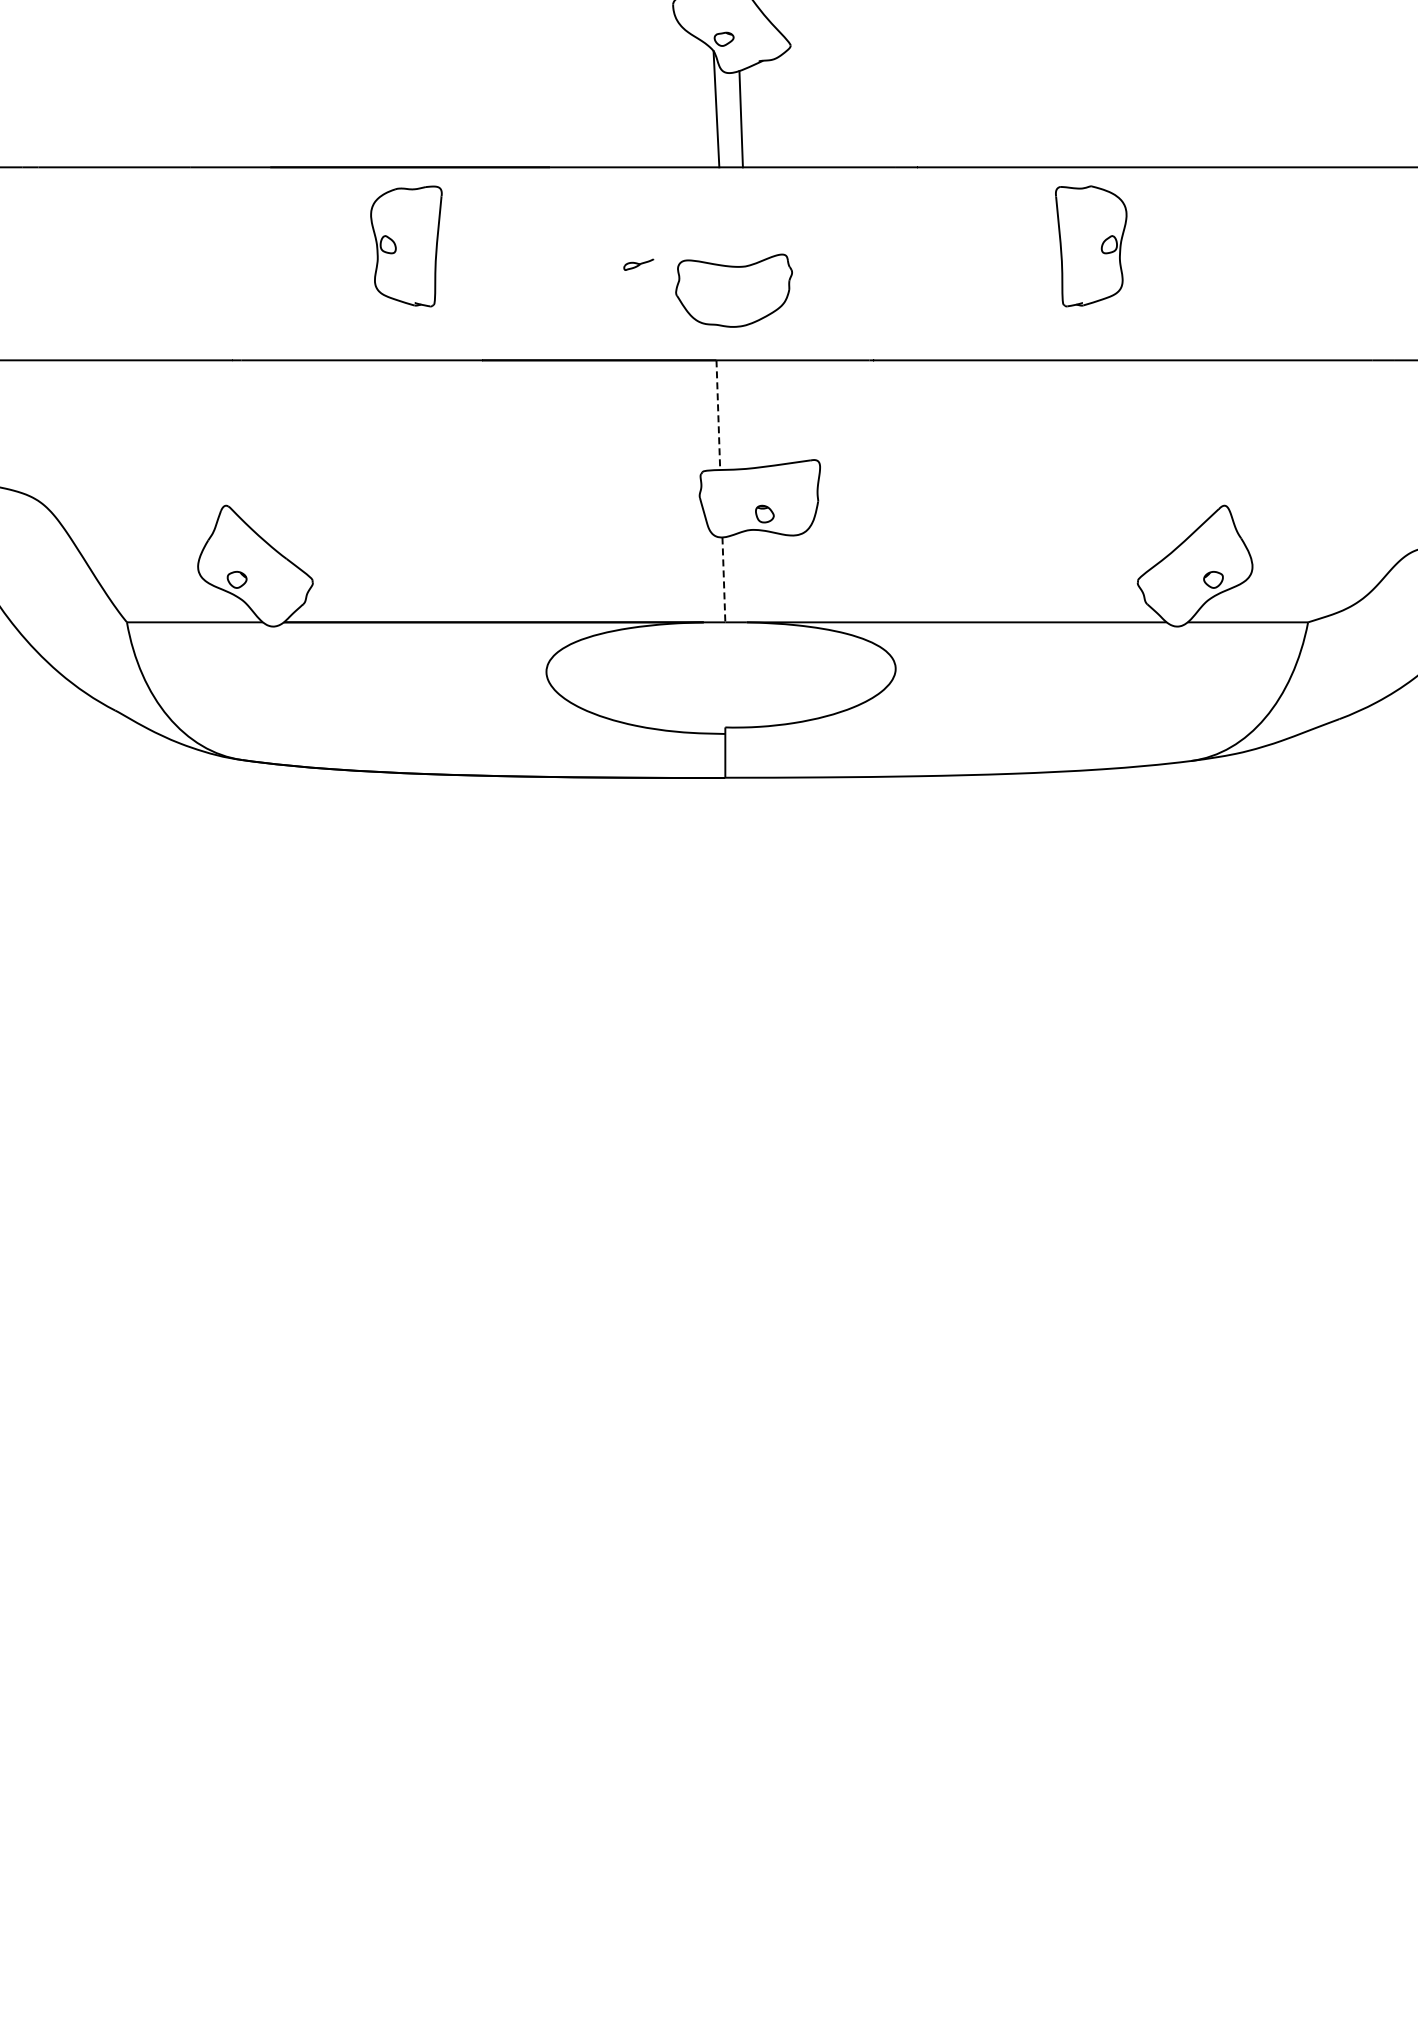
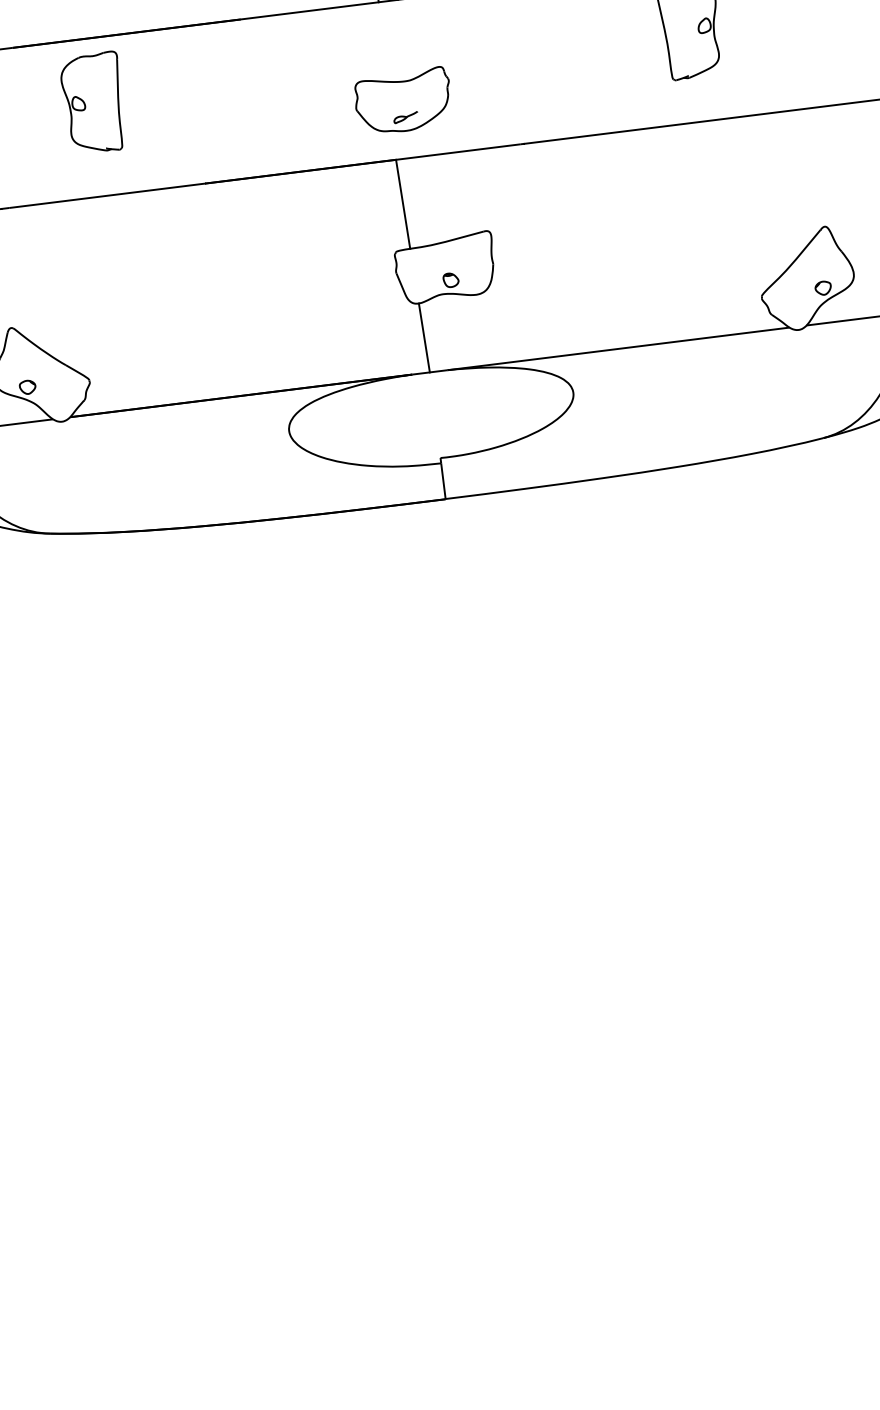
part: (406, 246) -> (93, 103), moved
part: (638, 264) -> (405, 117), moved
line: (718, 415) -> (403, 204), dashed -> solid
line: (723, 580) -> (424, 338), dashed -> solid

